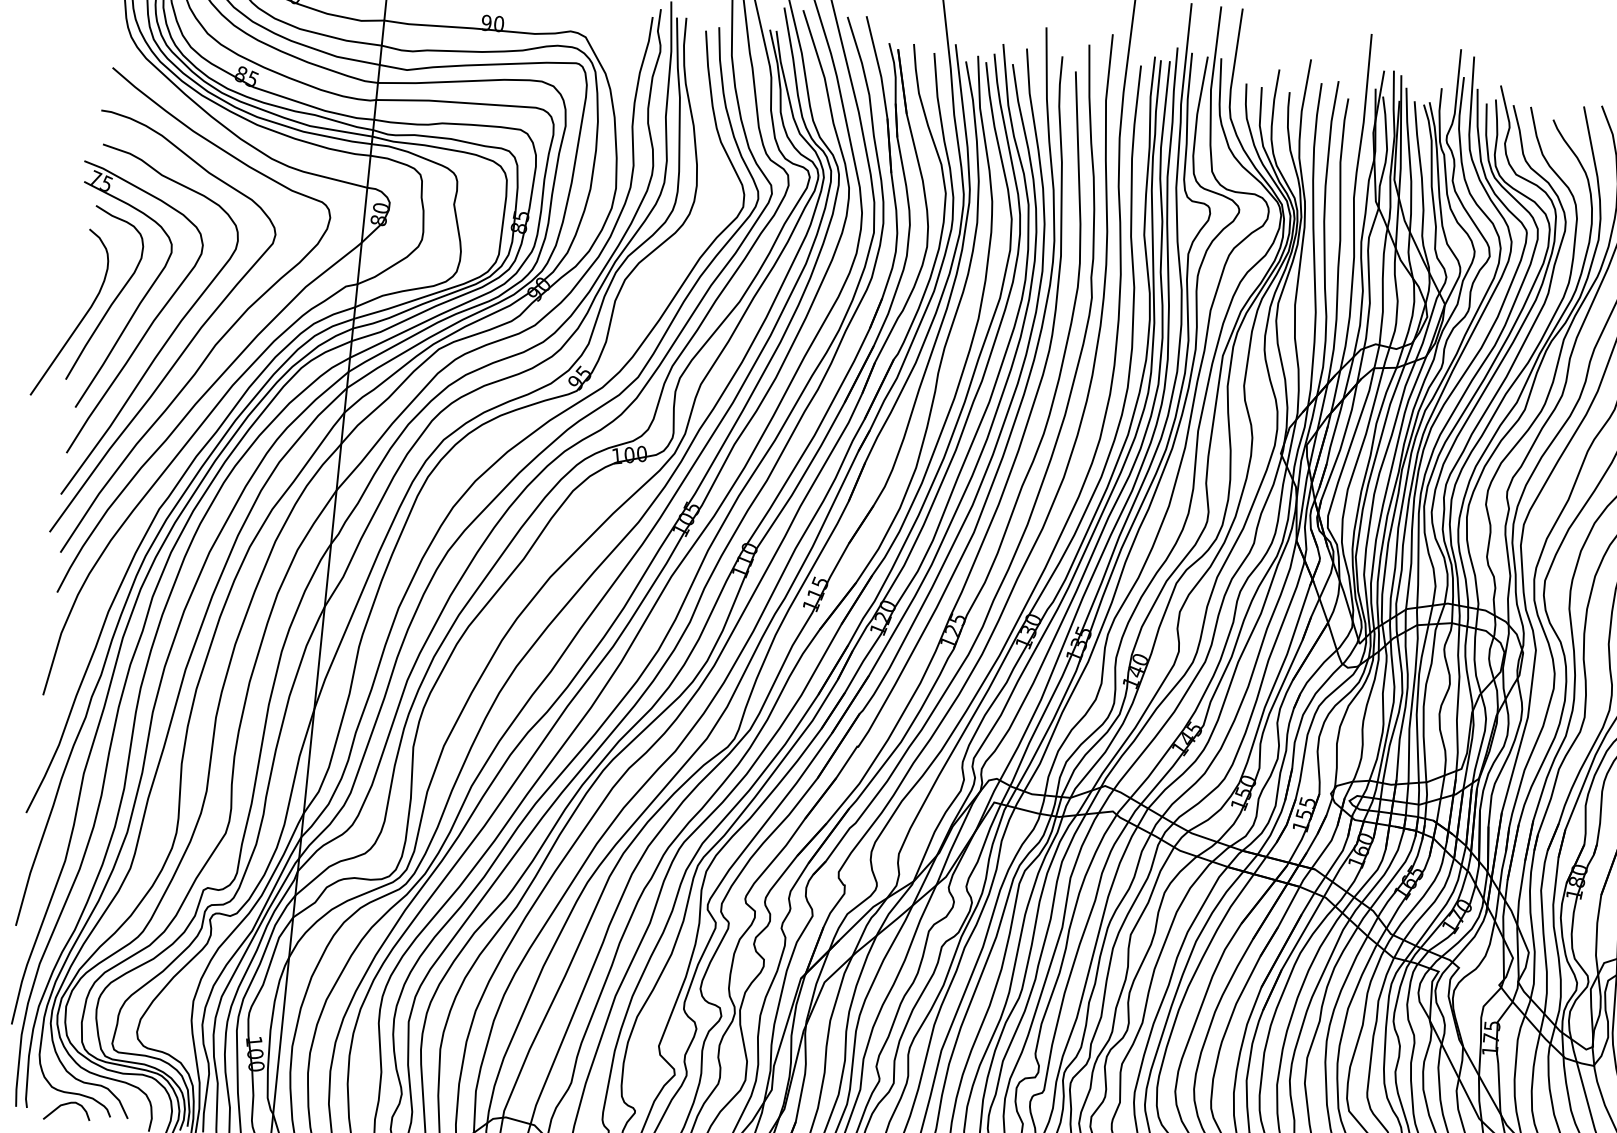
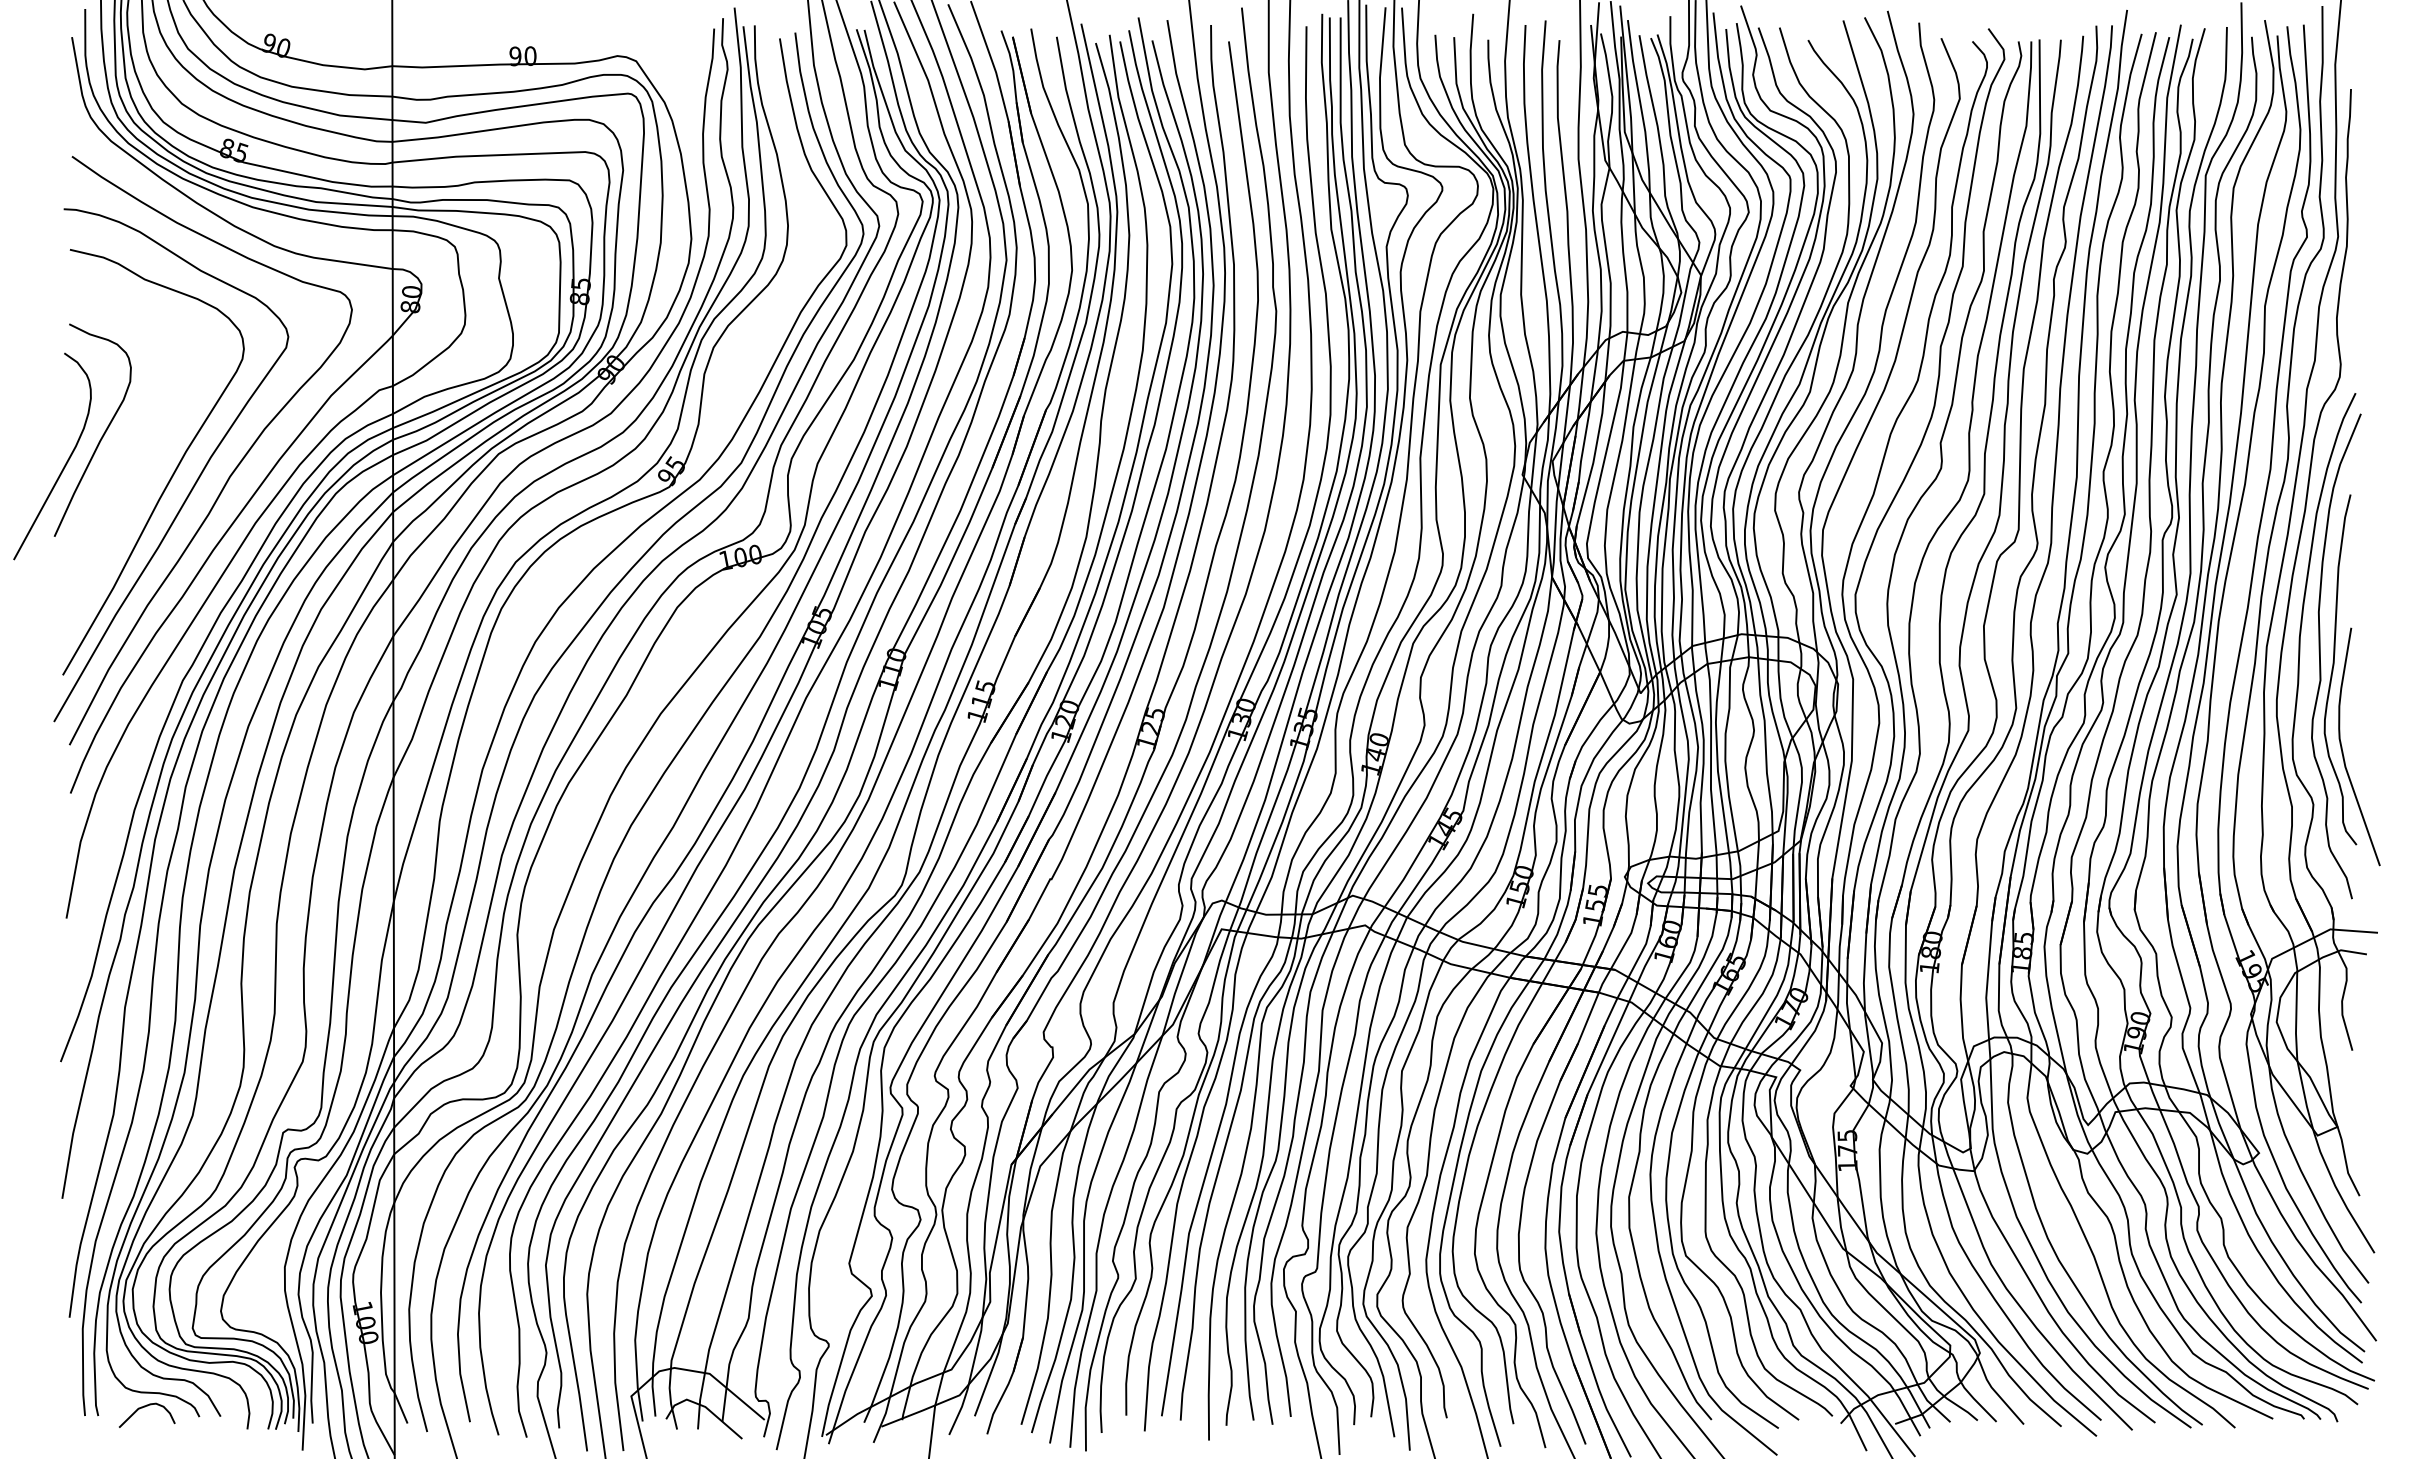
part: (132, 313) -> (126, 448), removed

